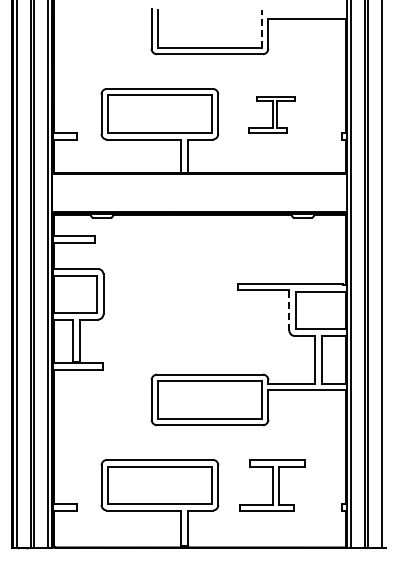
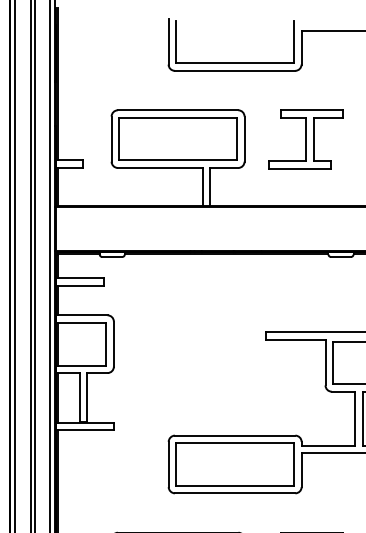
line: (261, 28) -> (293, 41), dashed -> solid
part: (272, 114) -> (306, 139), size x1.43
line: (289, 310) -> (325, 362), dashed -> solid

